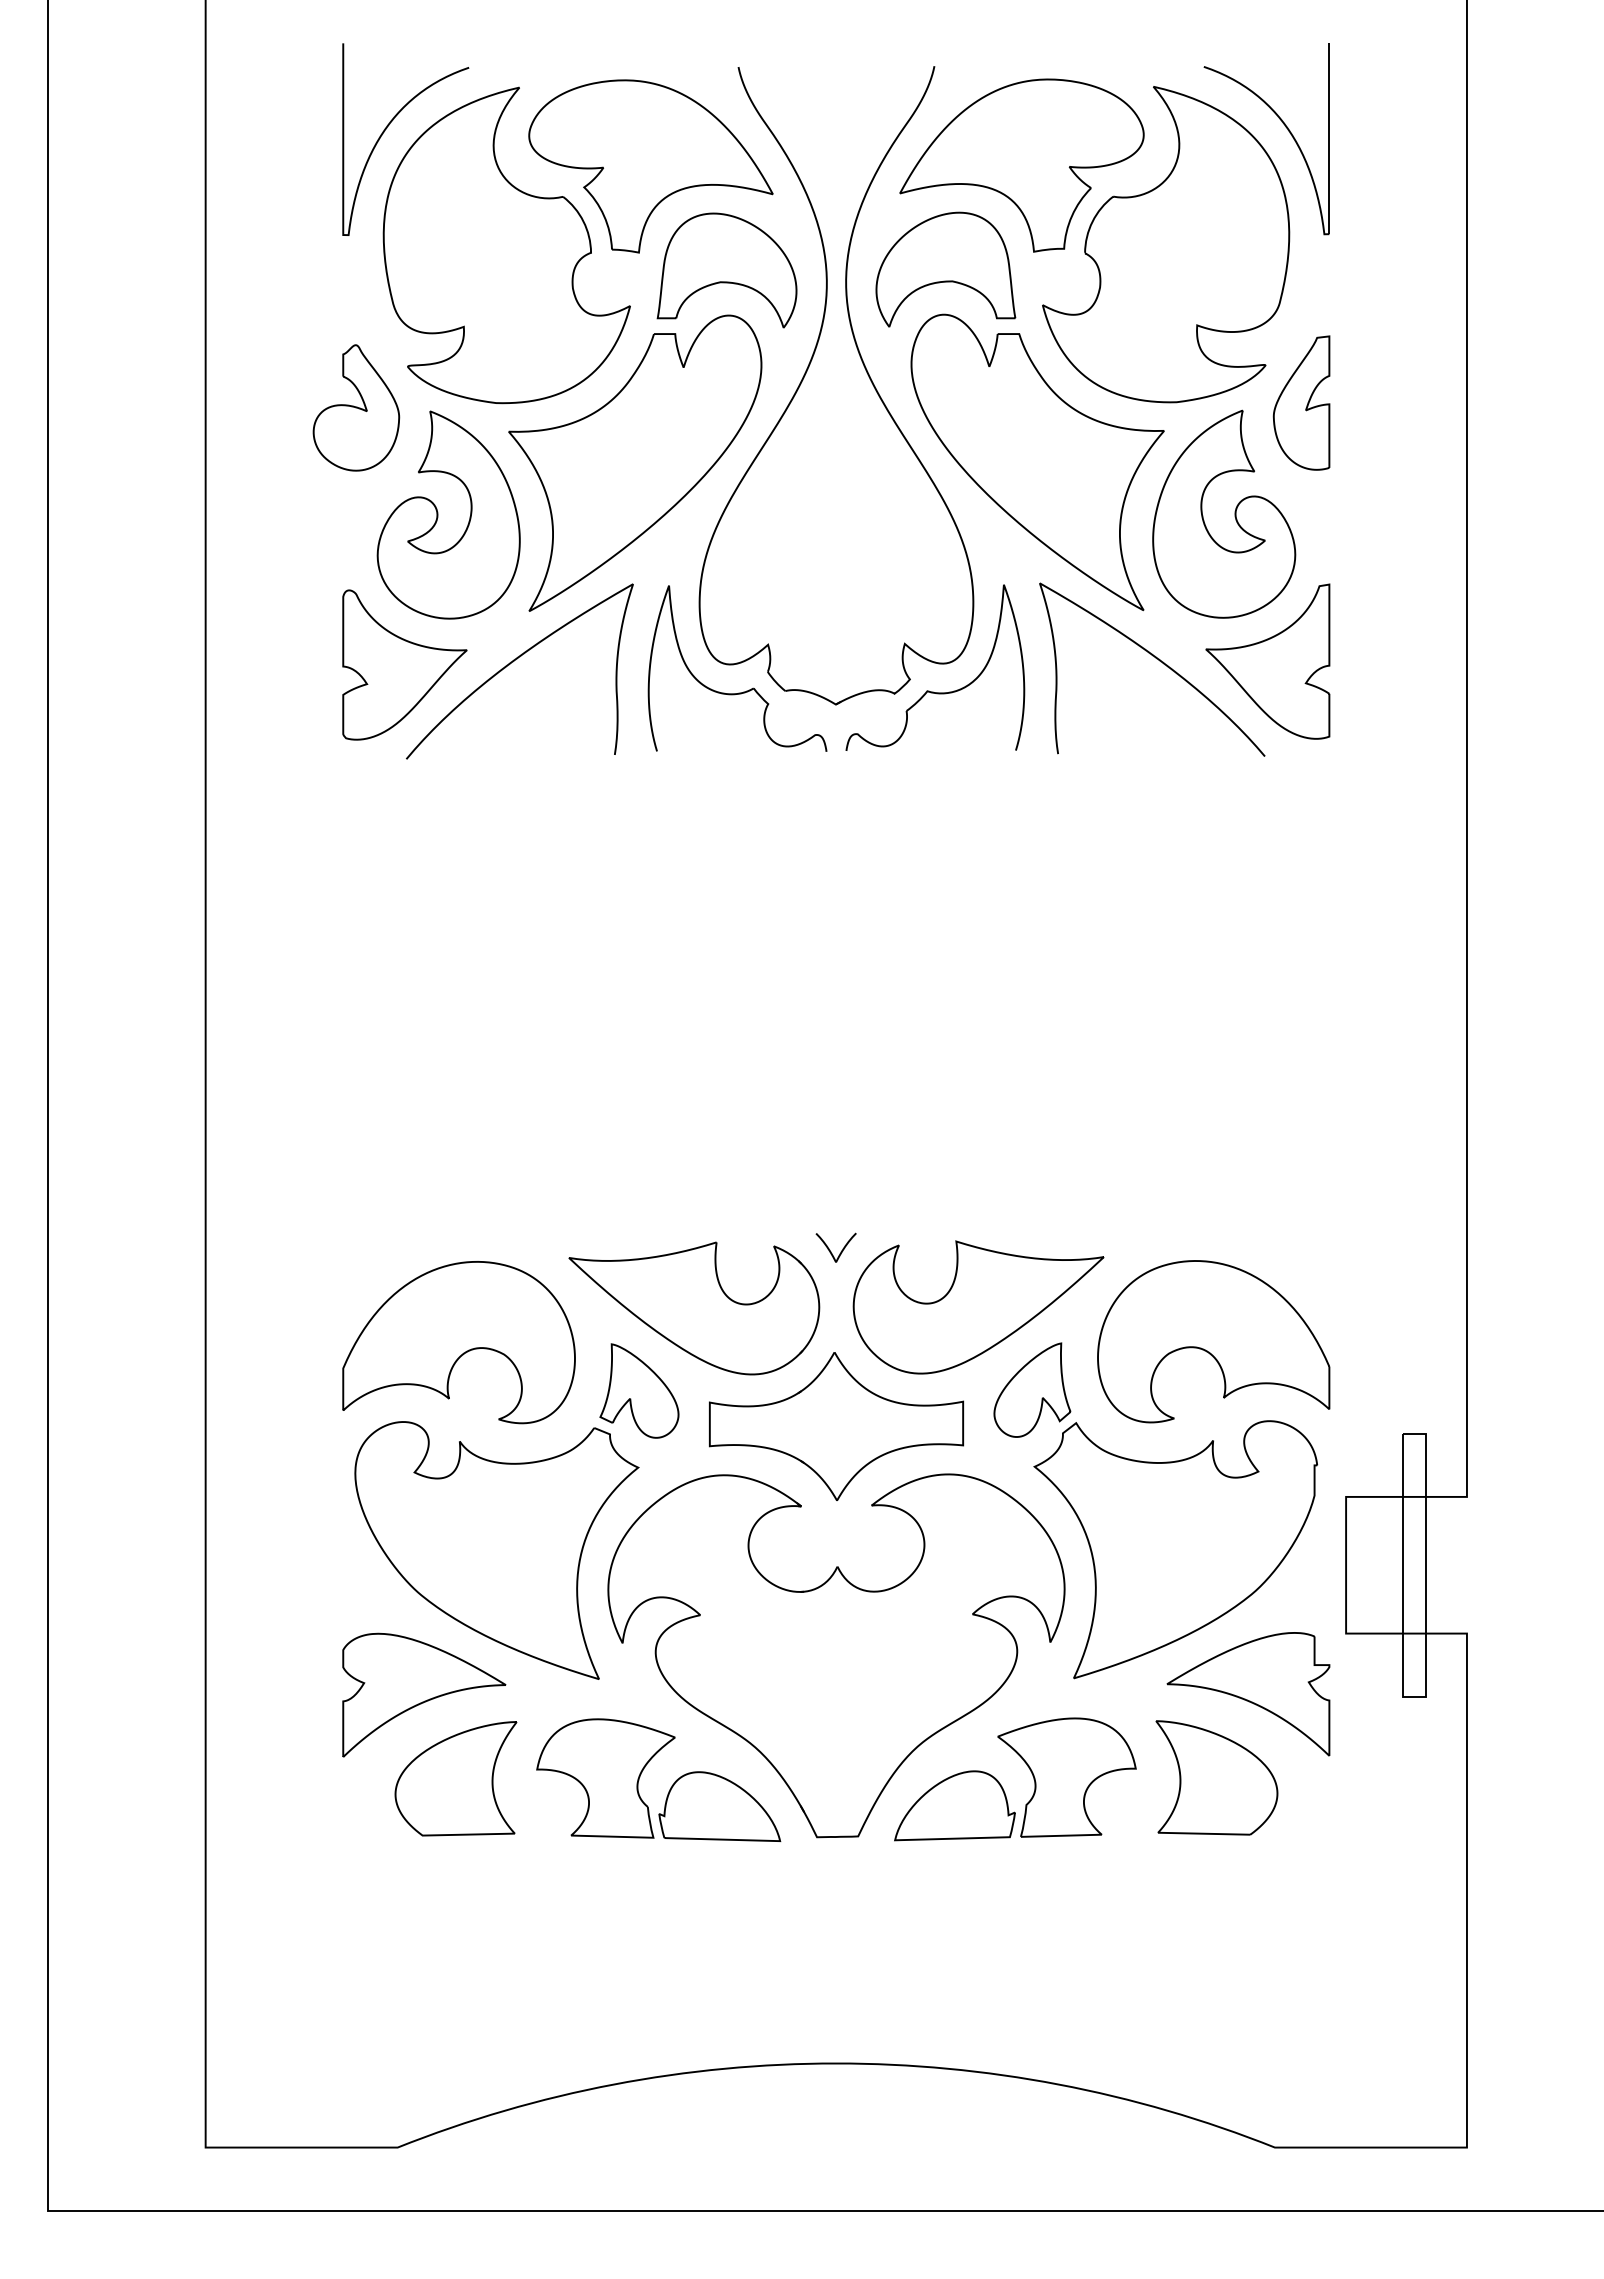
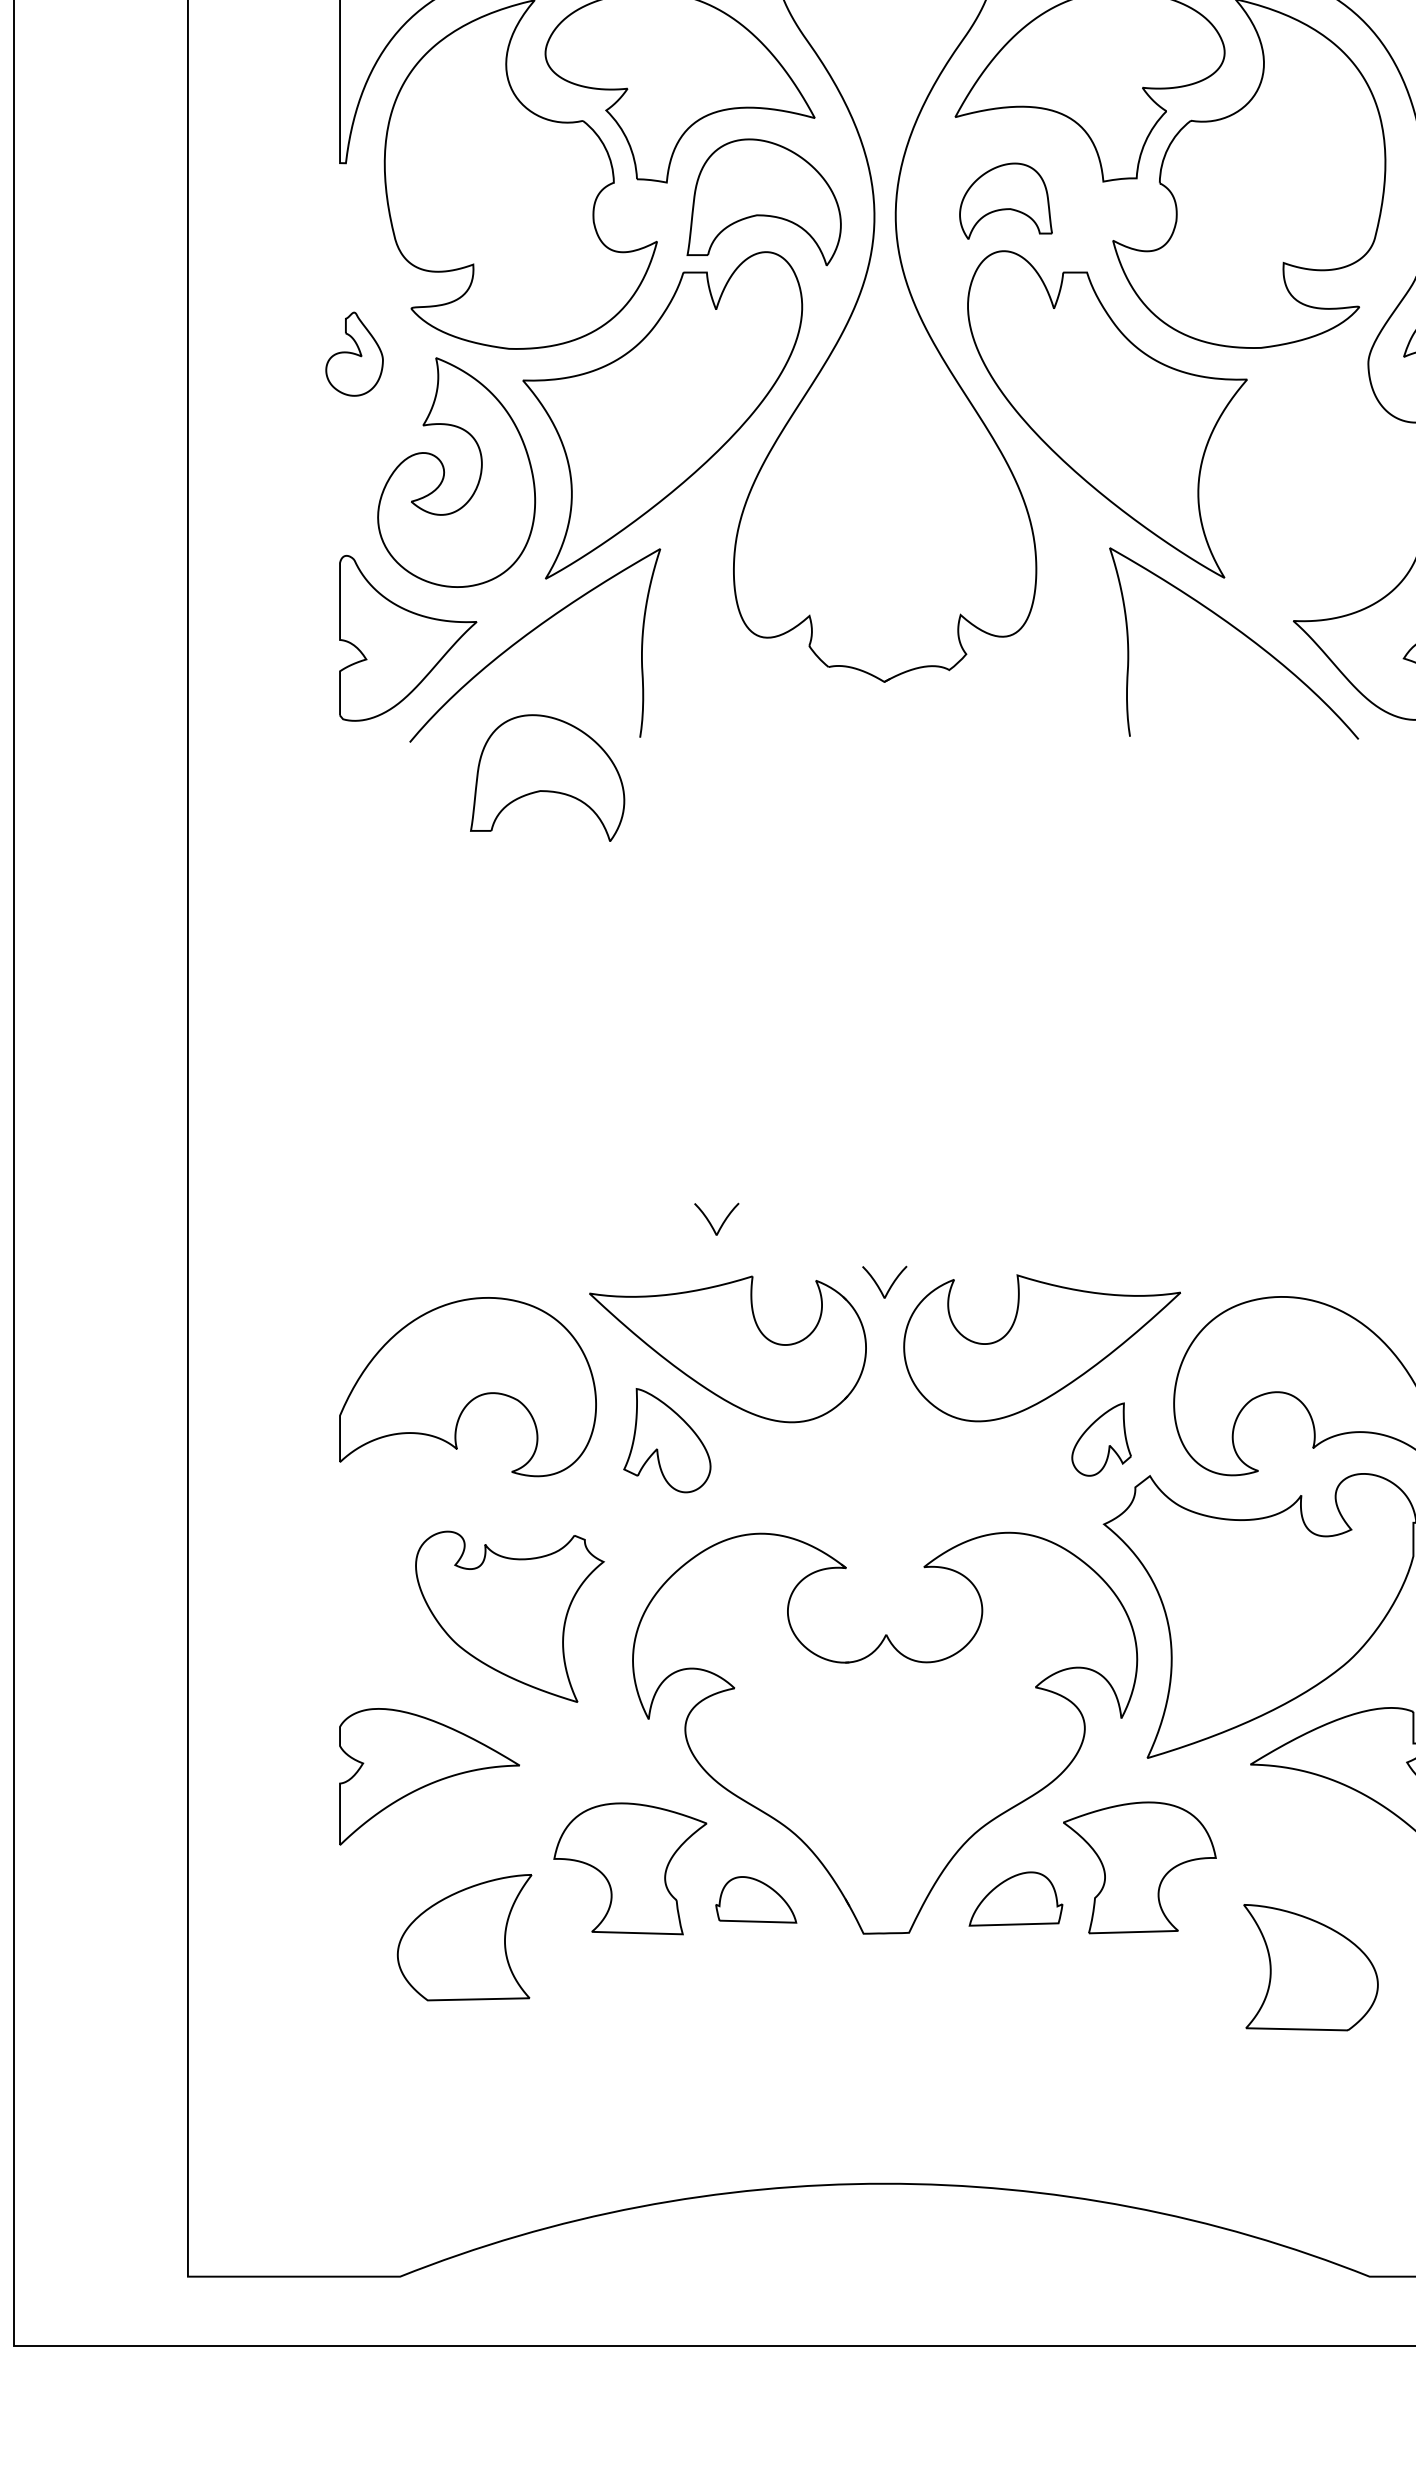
part: (945, 269) -> (1005, 201), size x0.6
part: (356, 407) -> (354, 353), size x0.6
part: (1234, 513) -> (1324, 470), removed
part: (746, 690) -> (785, 666), removed
part: (929, 690) -> (987, 666), removed
part: (530, 791) -> (546, 778), added
curve: (679, 1194) -> (711, 1223), added
part: (1032, 1389) -> (1101, 1438), size x0.7
part: (836, 1426) -> (885, 1479), removed
part: (496, 1550) -> (509, 1616), size x0.6
part: (1216, 1777) -> (1310, 1967), moved
part: (455, 1778) -> (464, 1937), moved
part: (954, 1805) -> (1015, 1898), size x0.7
part: (719, 1806) -> (755, 1899), size x0.6

